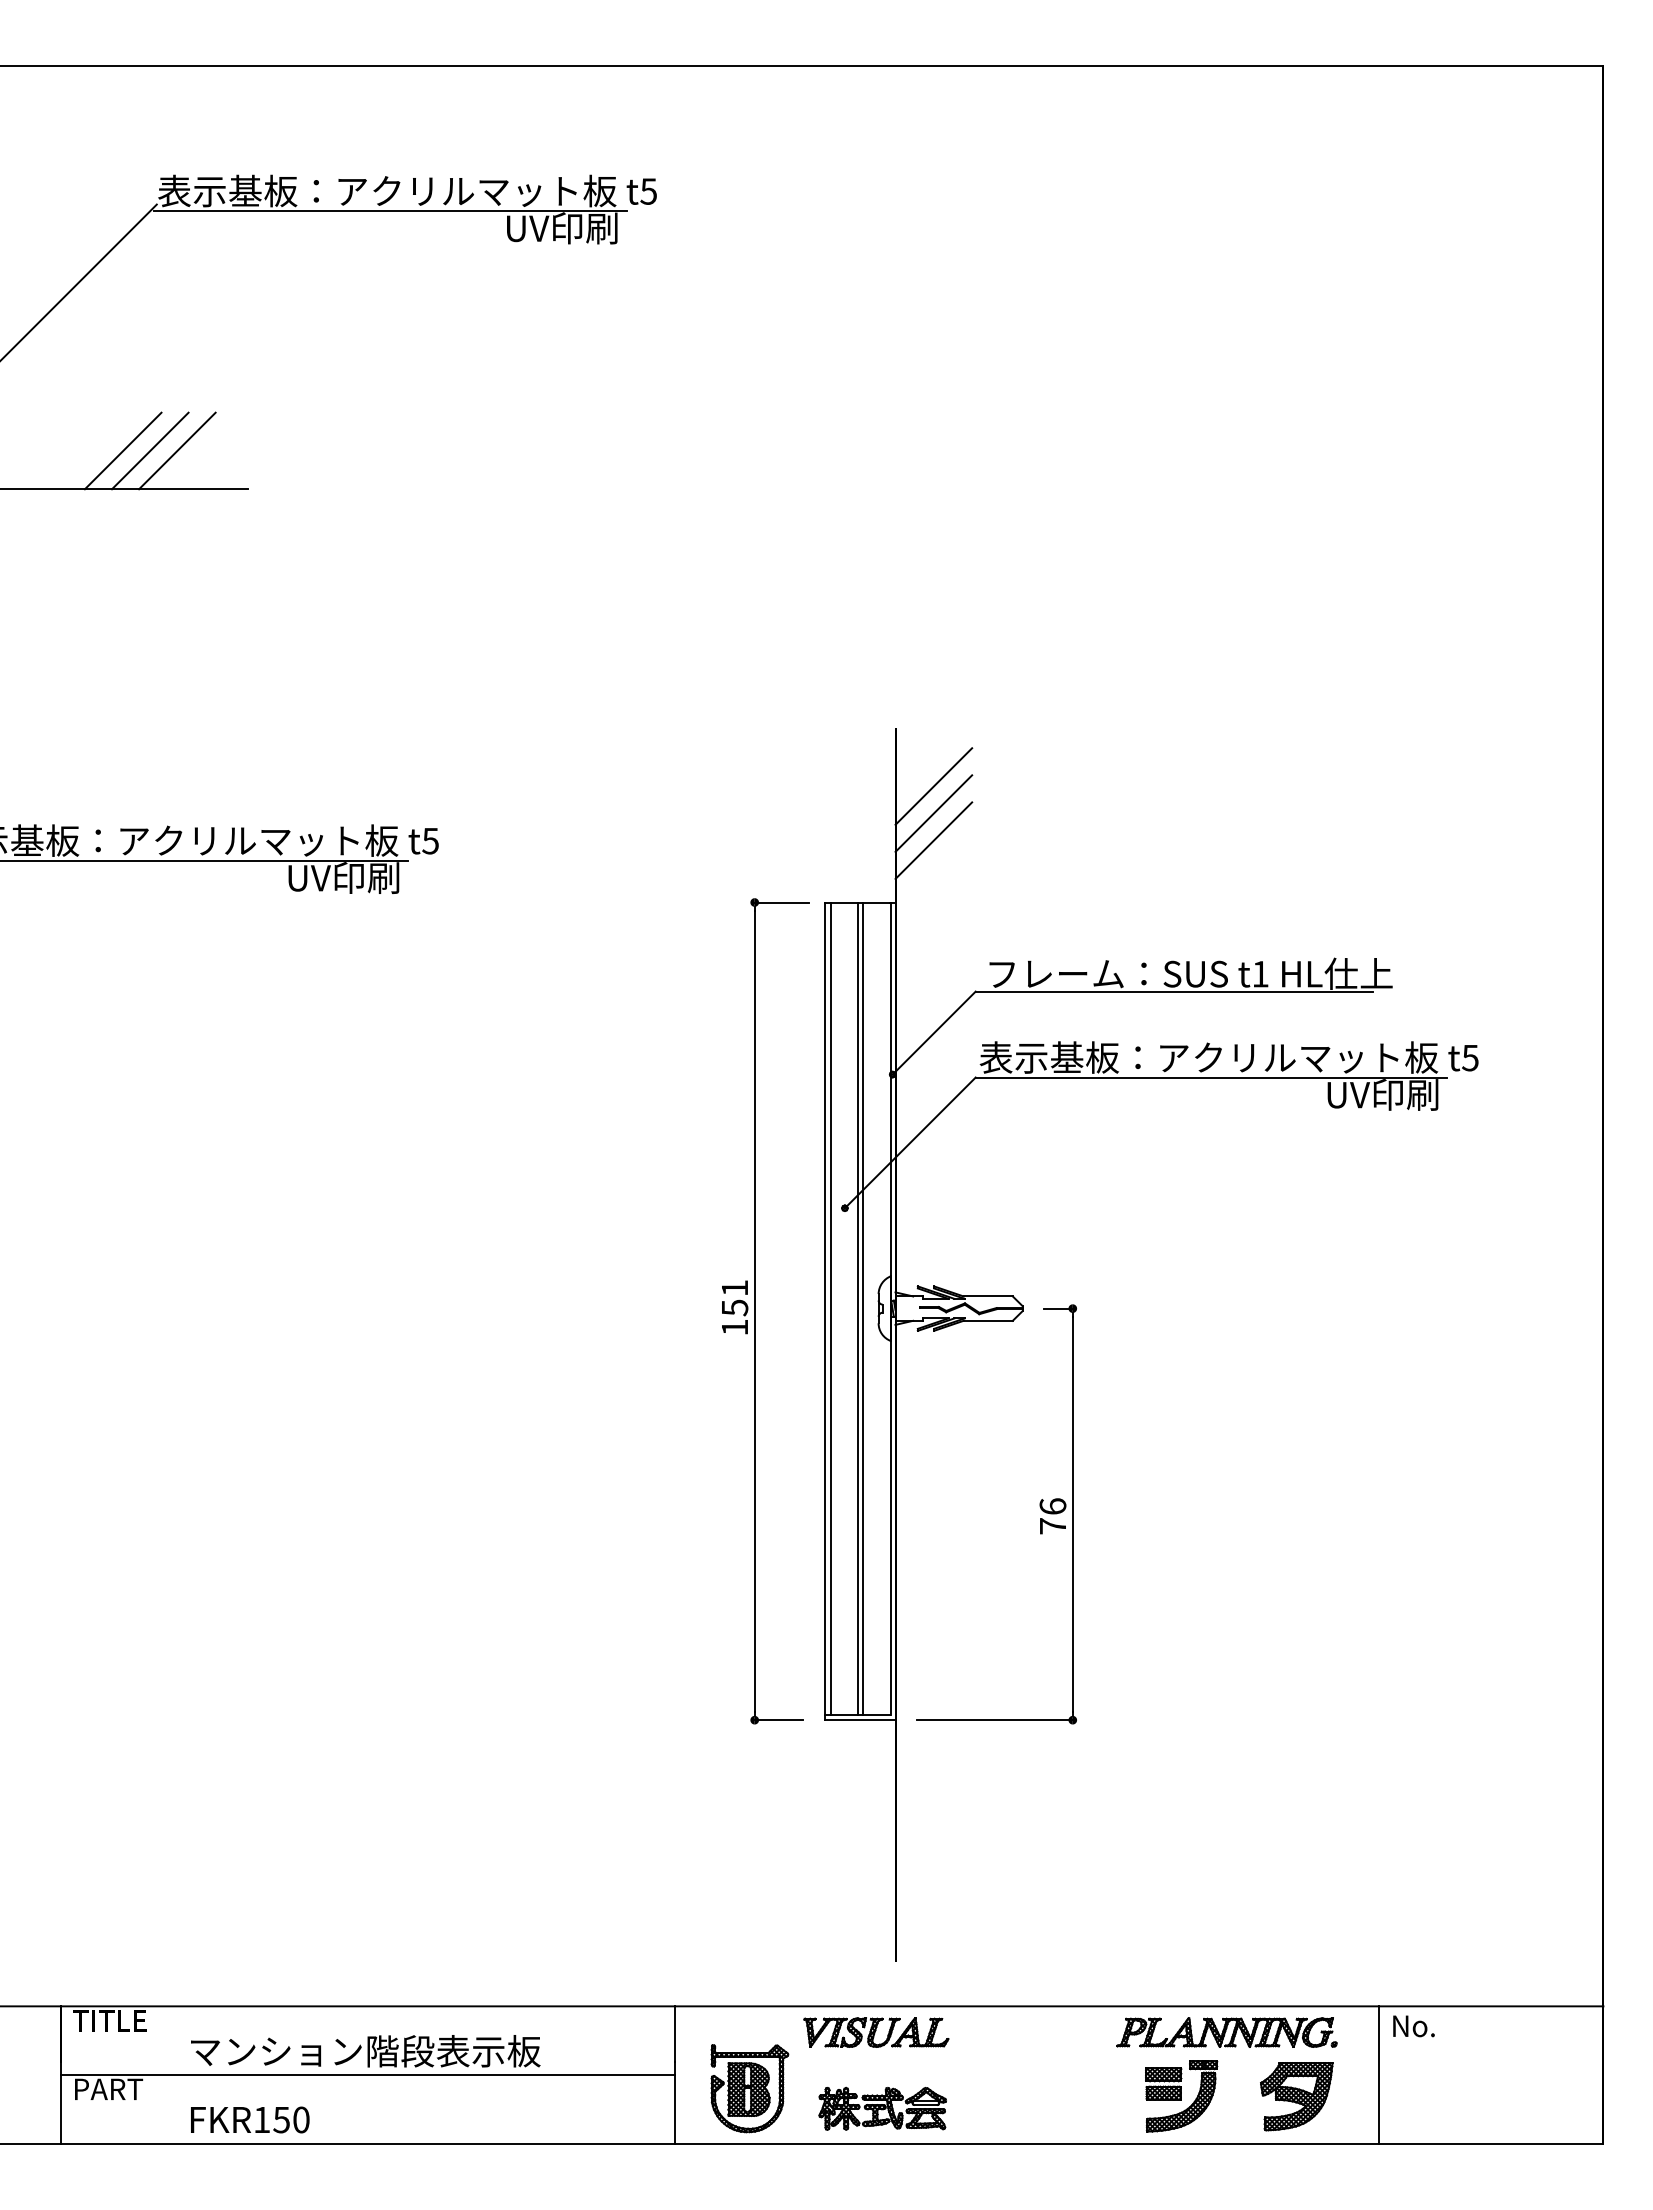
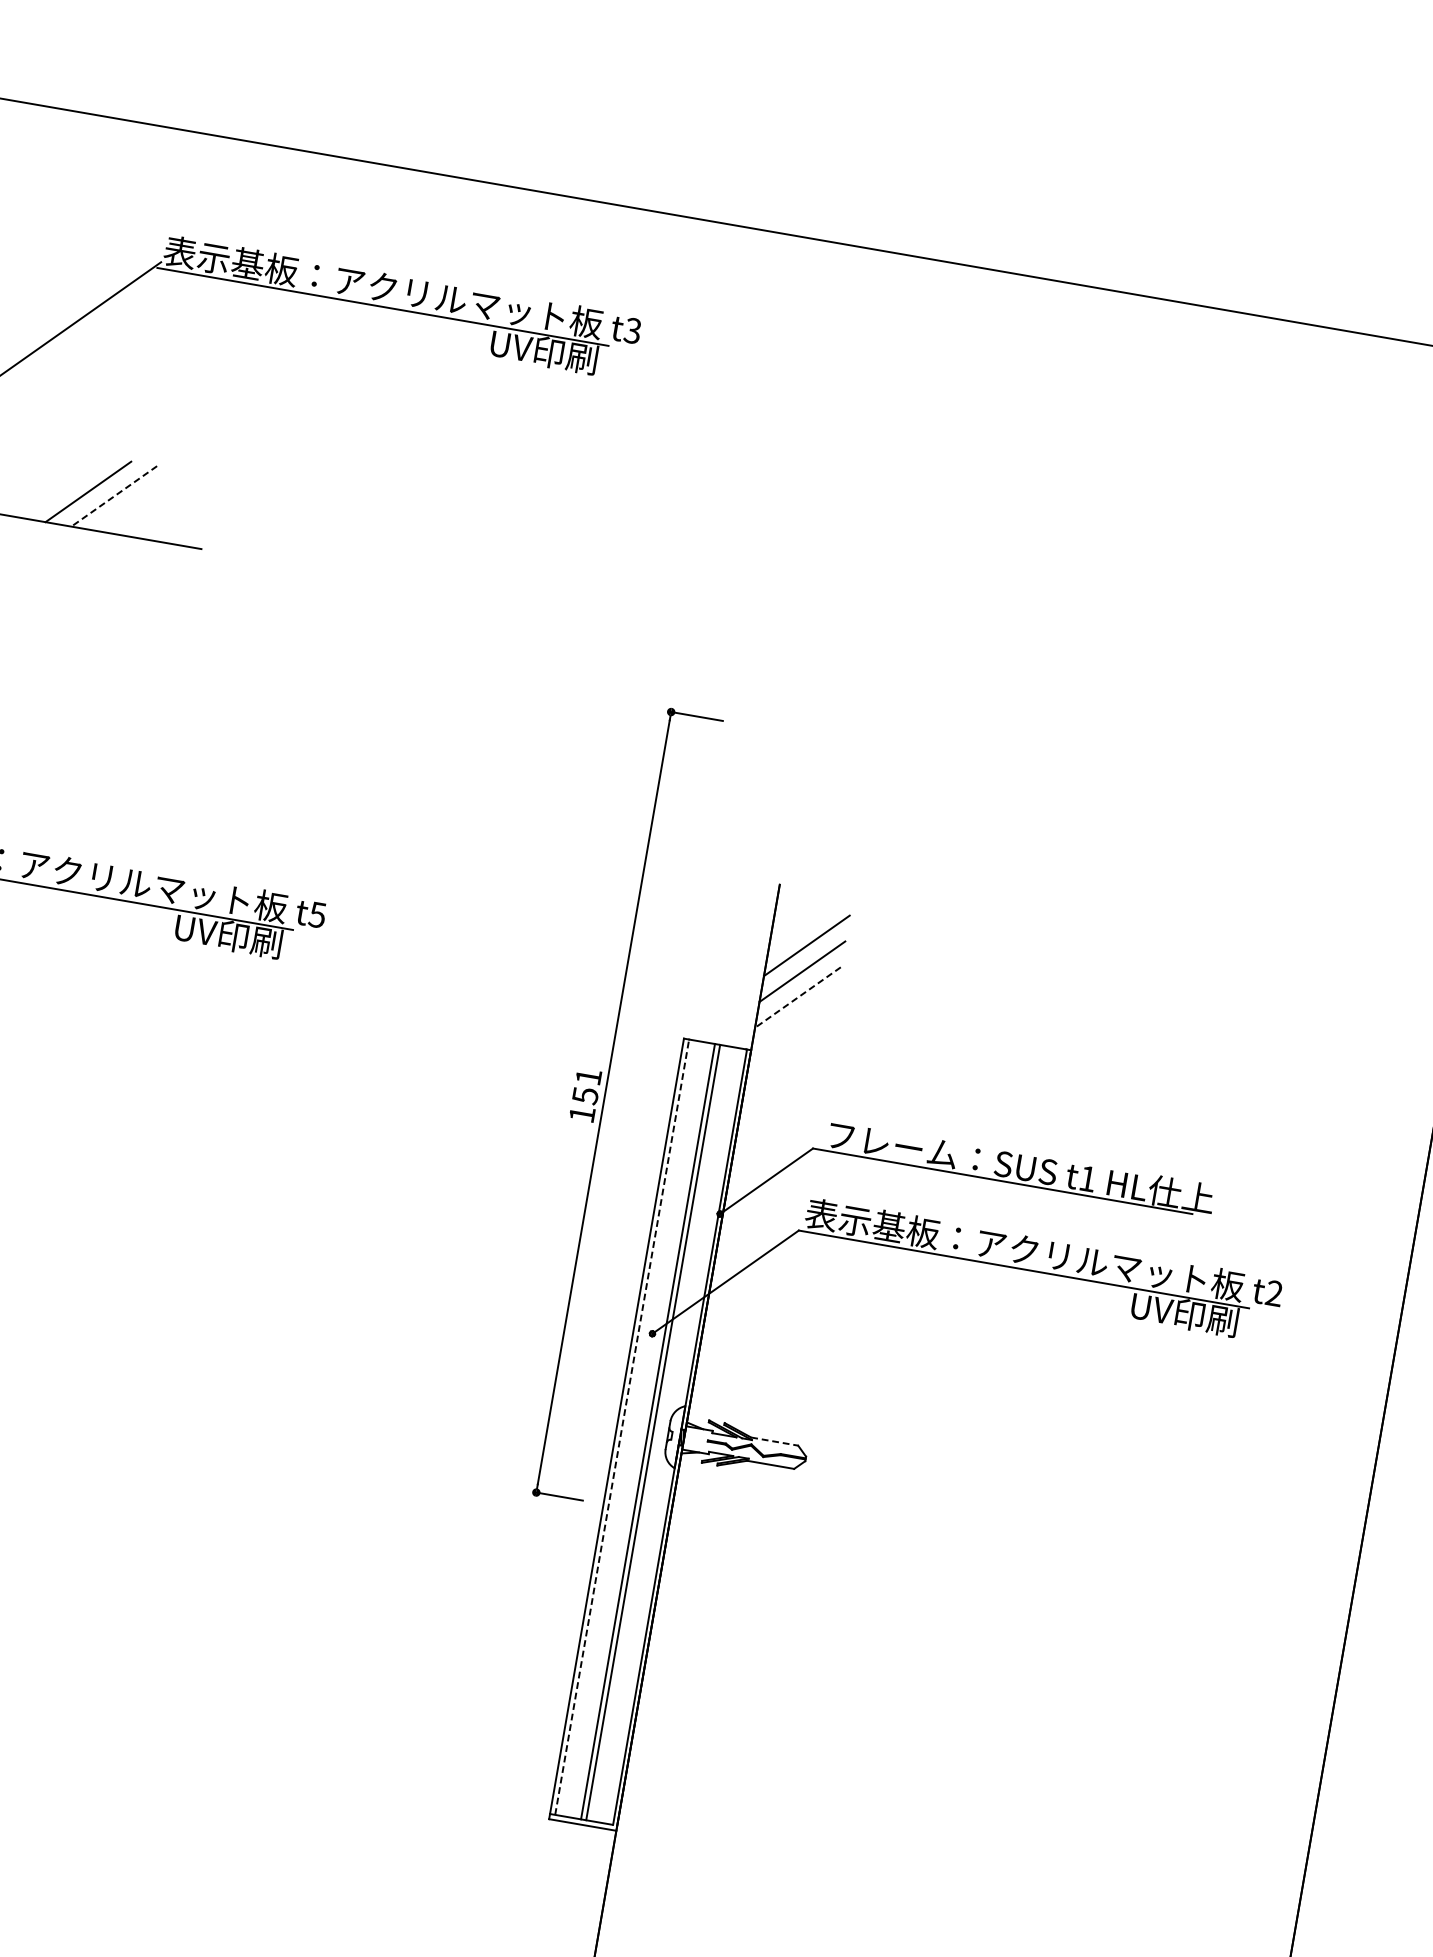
text: (648, 191) -> (632, 330), t5 -> t3
line: (177, 450) -> (140, 500), removed
line: (149, 451) -> (113, 496), solid -> dashed
line: (933, 841) -> (797, 998), solid -> dashed
text: (1470, 1057) -> (1274, 1293), t5 -> t2
line: (988, 1296) -> (774, 1441), solid -> dashed
line: (830, 1308) -> (622, 1427), solid -> dashed
part: (755, 1311) -> (604, 1102), moved
part: (1039, 1506) -> (789, 1650), removed

